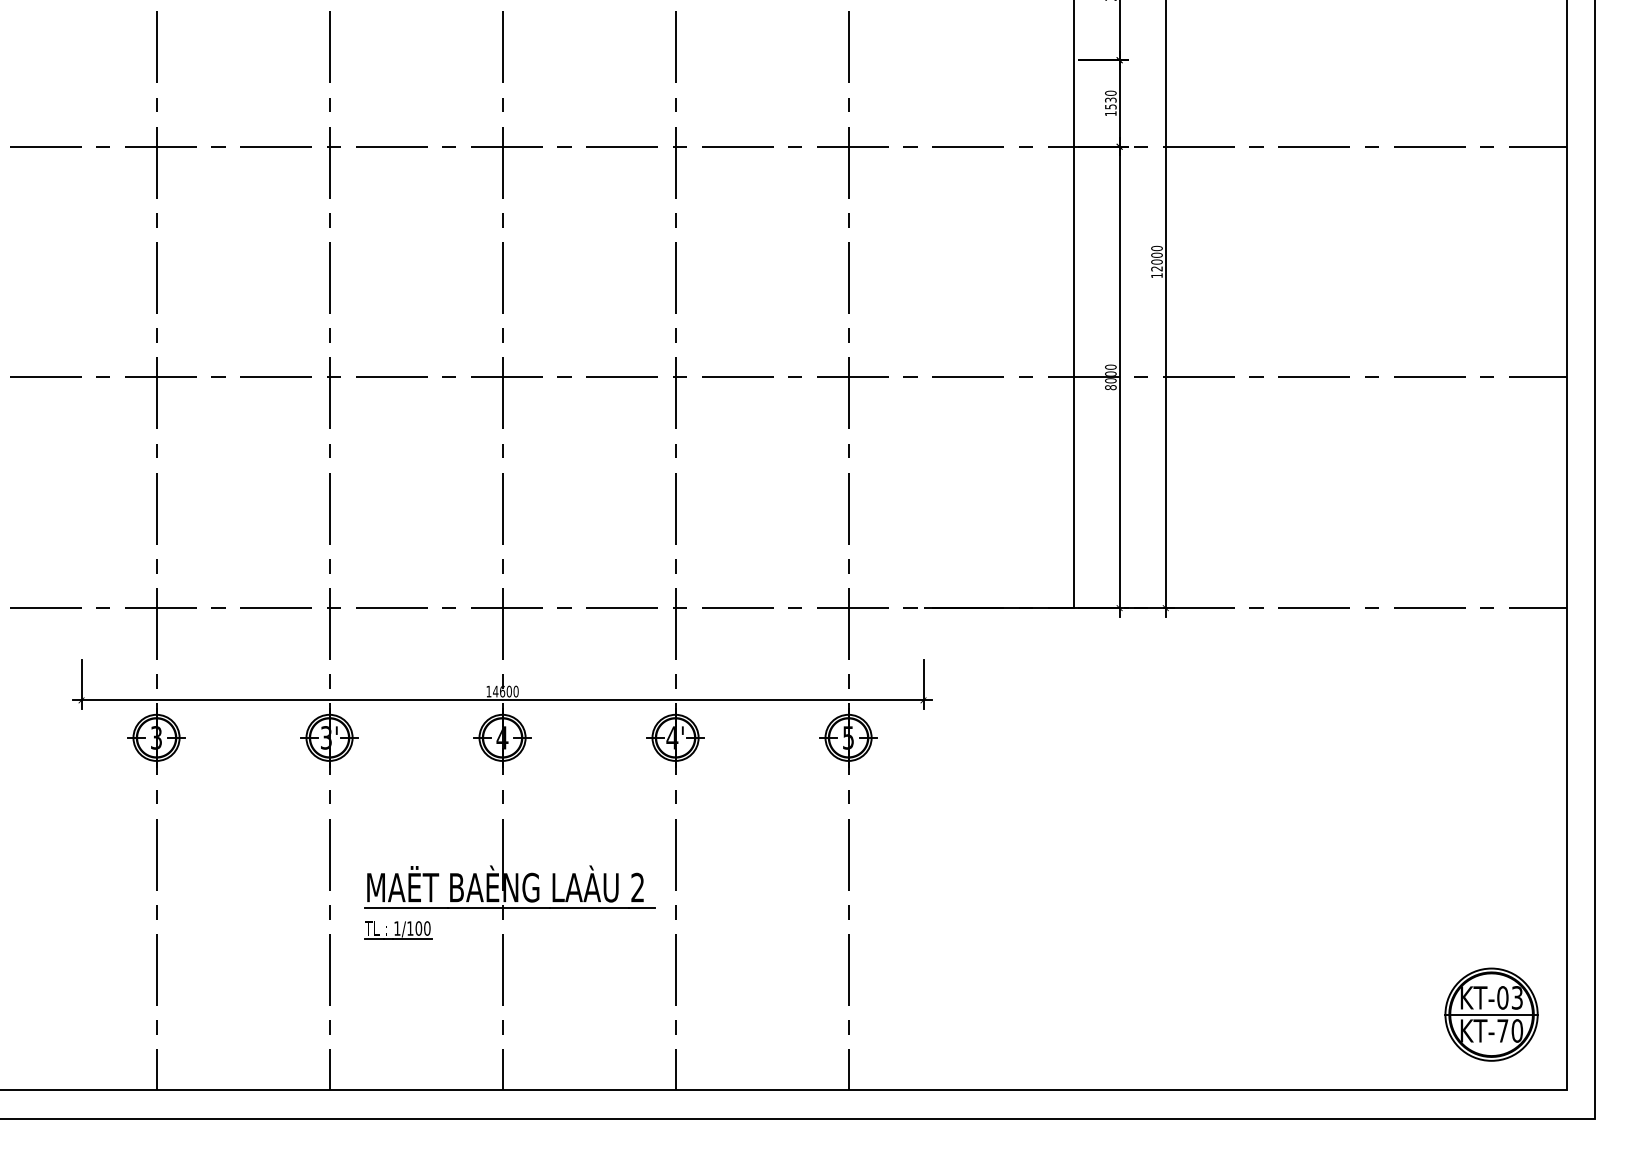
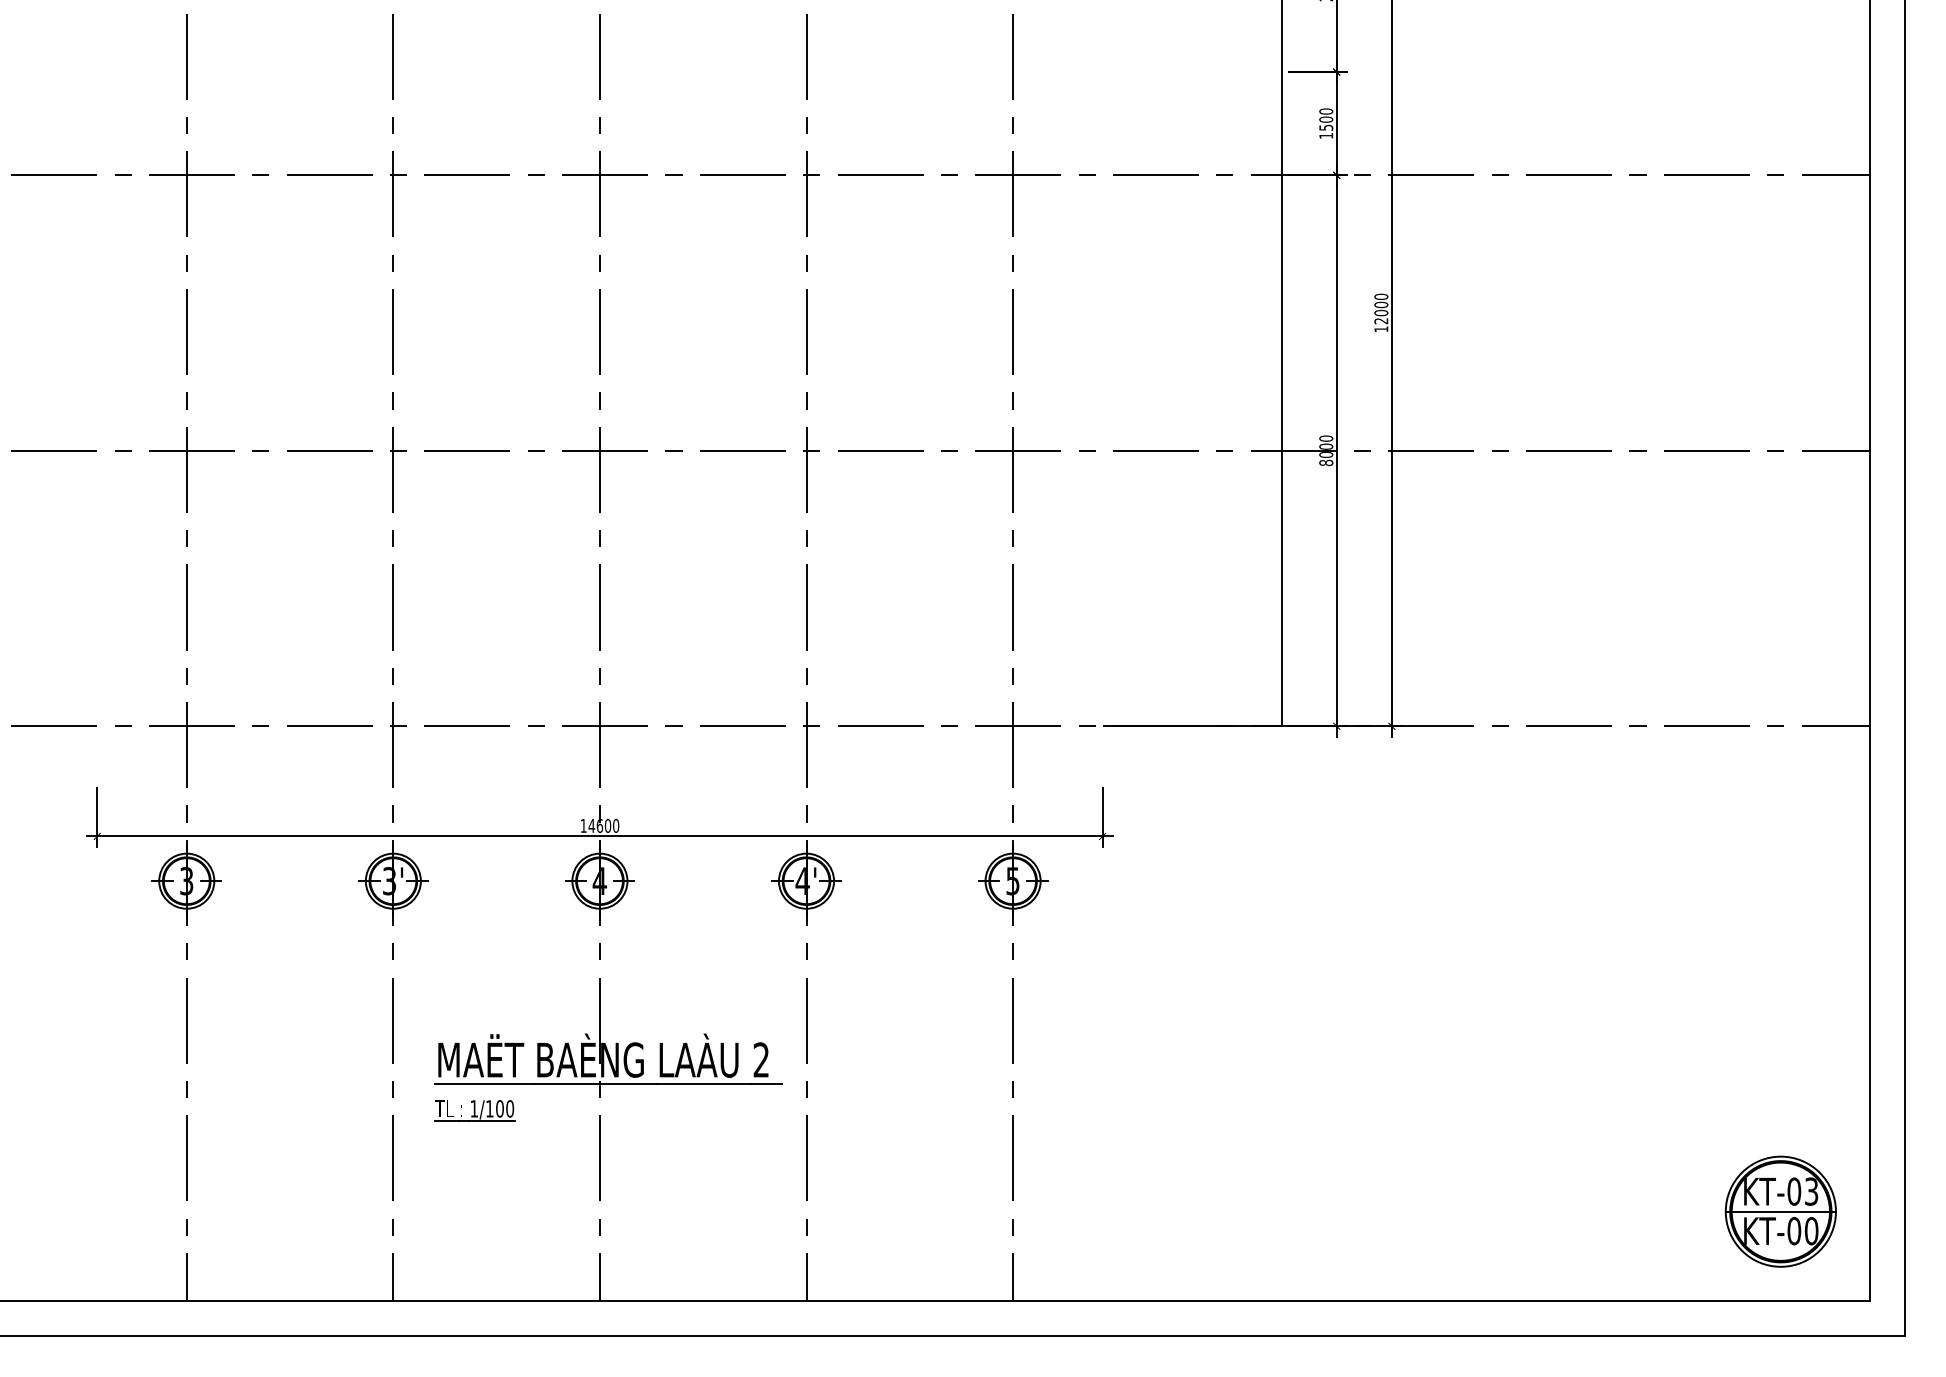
text: (1111, 99) -> (1326, 119), 1530 -> 1500
text: (1503, 1031) -> (1794, 1231), KT-70 -> KT-00

